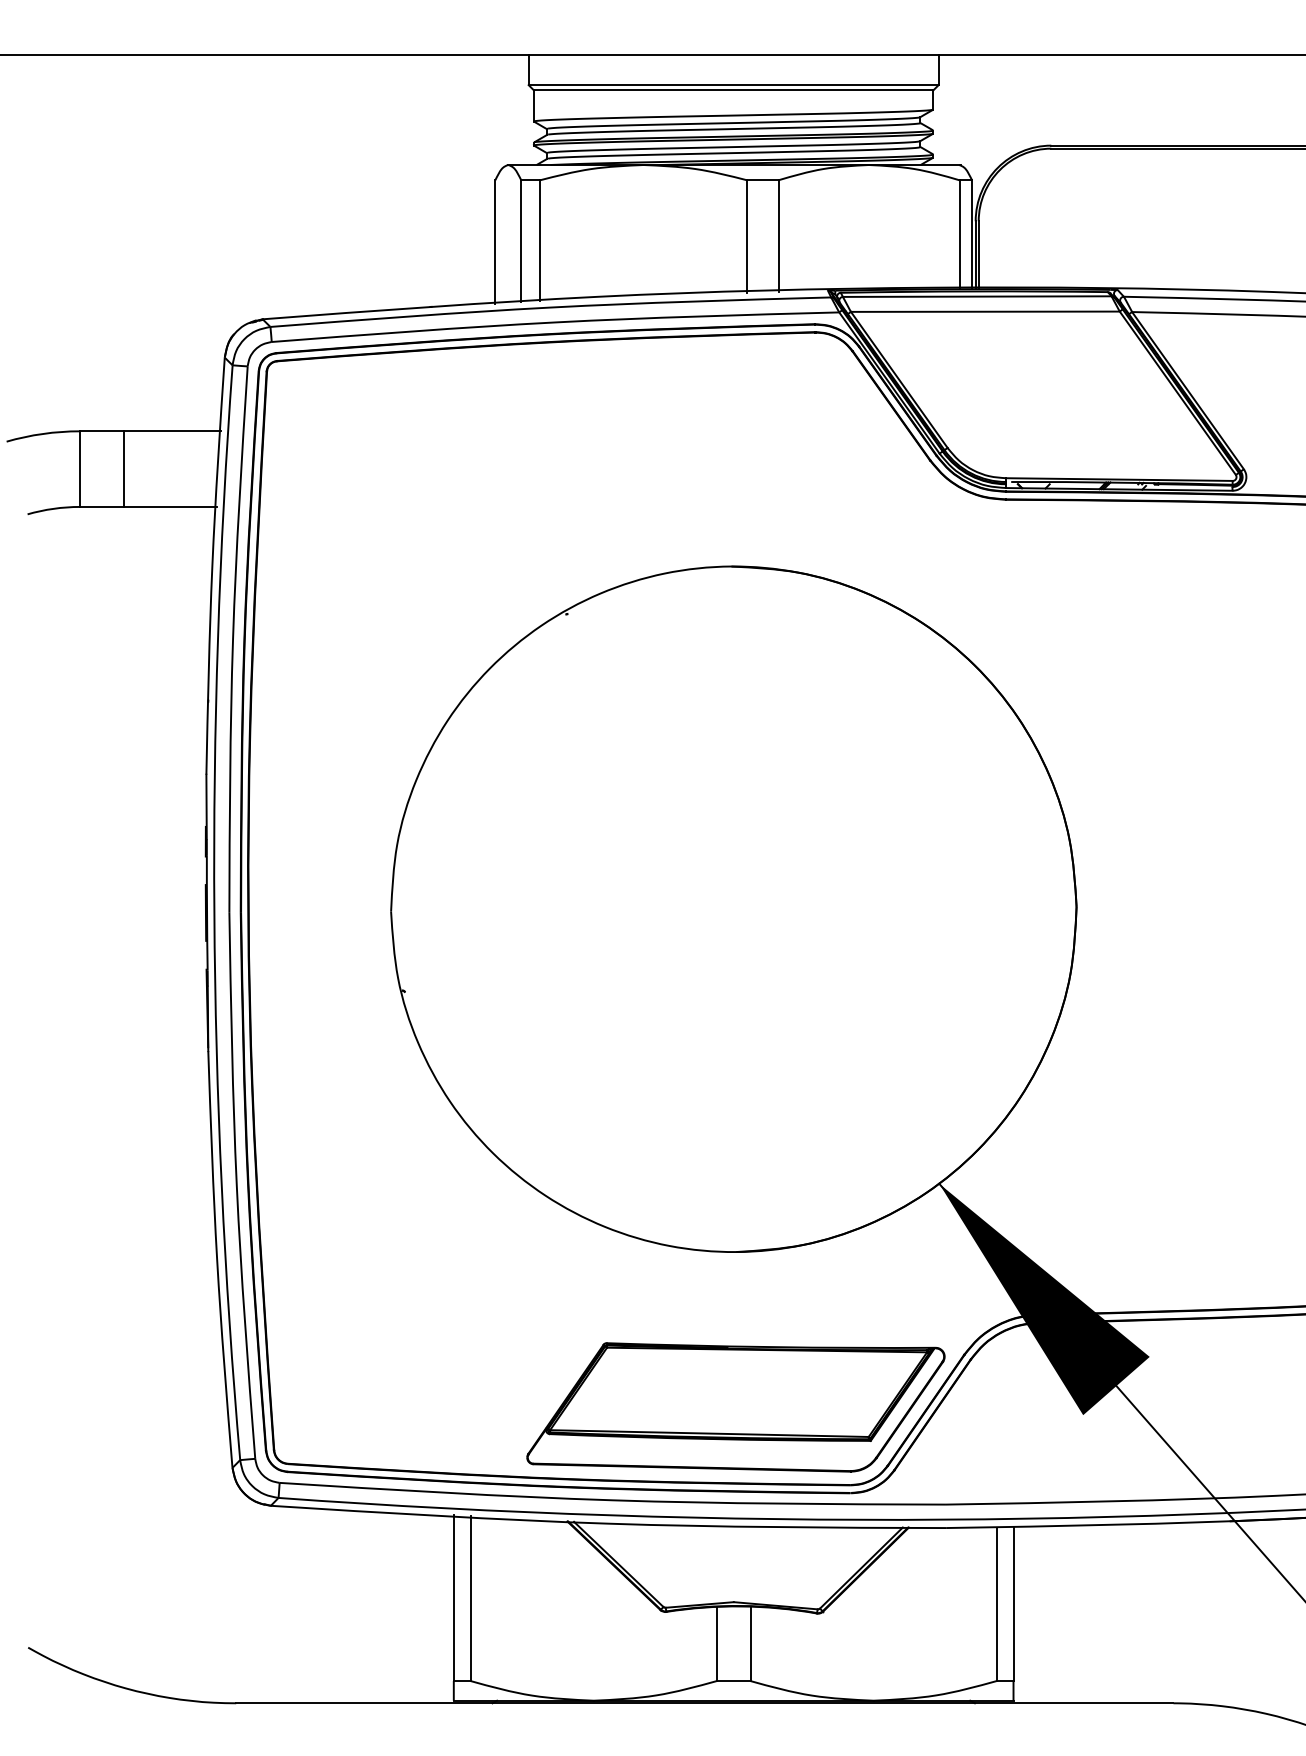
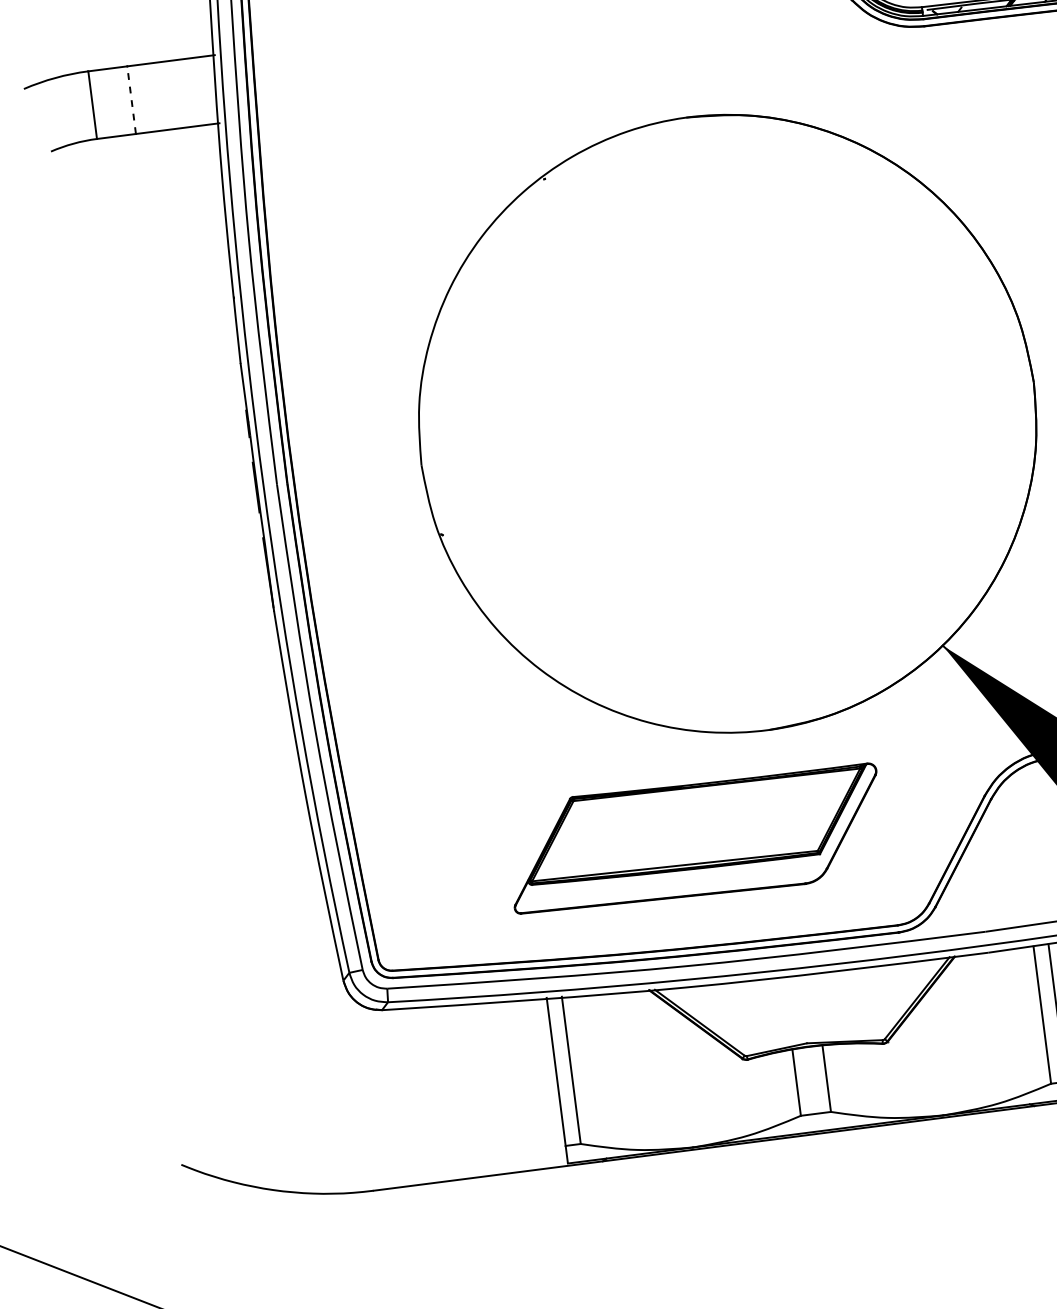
line: (123, 469) -> (131, 100), solid -> dashed
part: (735, 1407) -> (695, 839), moved

